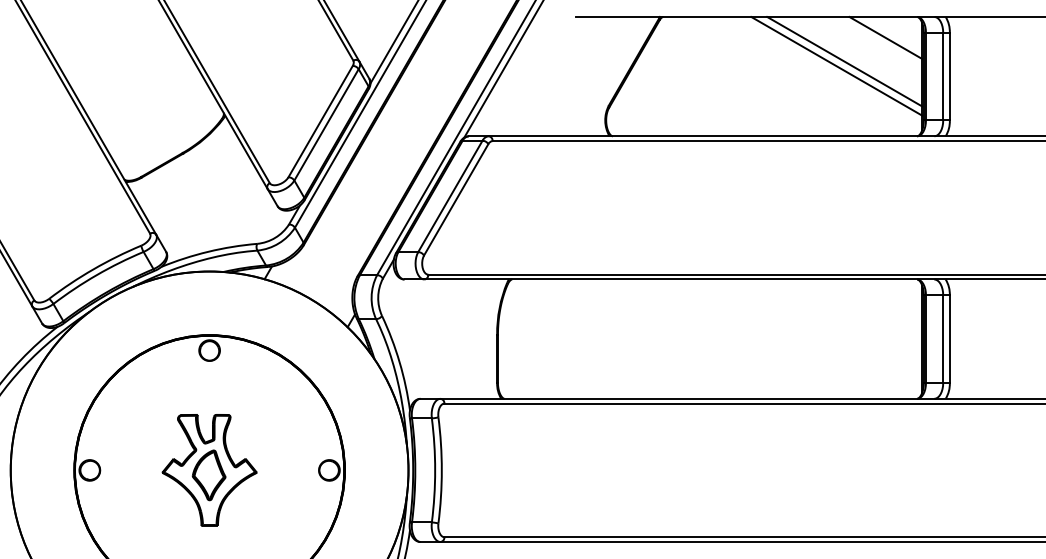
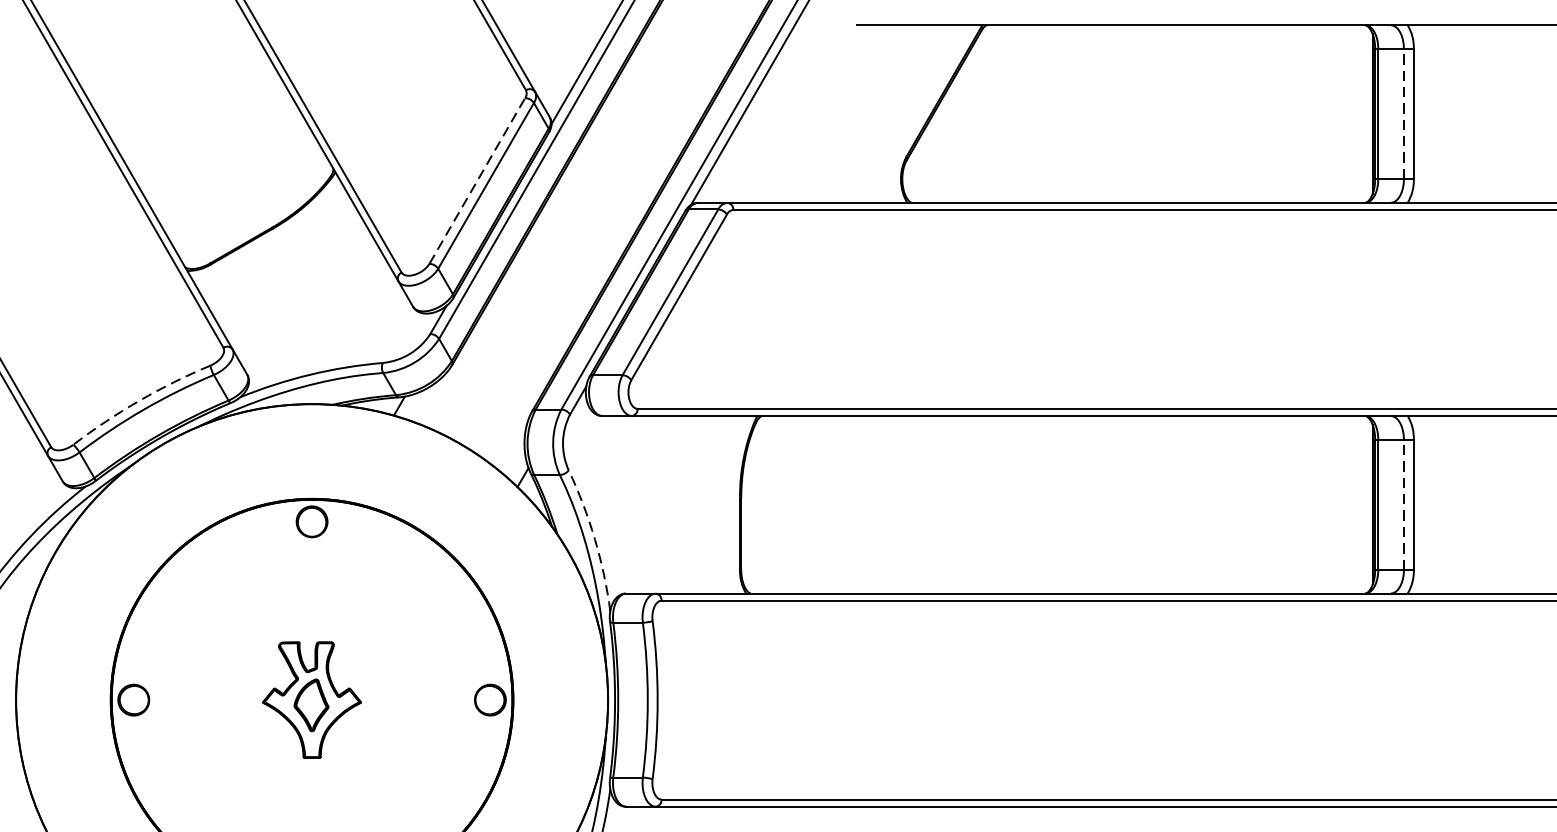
line: (885, 37) -> (1318, 55), removed
line: (844, 61) -> (1257, 91), removed
line: (836, 65) -> (1245, 97), removed
line: (943, 76) -> (1404, 113), solid -> dashed
line: (320, 121) -> (477, 180), solid -> dashed
arc: (93, 269) -> (139, 401), solid -> dashed
line: (943, 339) -> (1404, 505), solid -> dashed
arc: (399, 362) -> (594, 539), solid -> dashed
part: (209, 470) -> (311, 700), size x0.7

